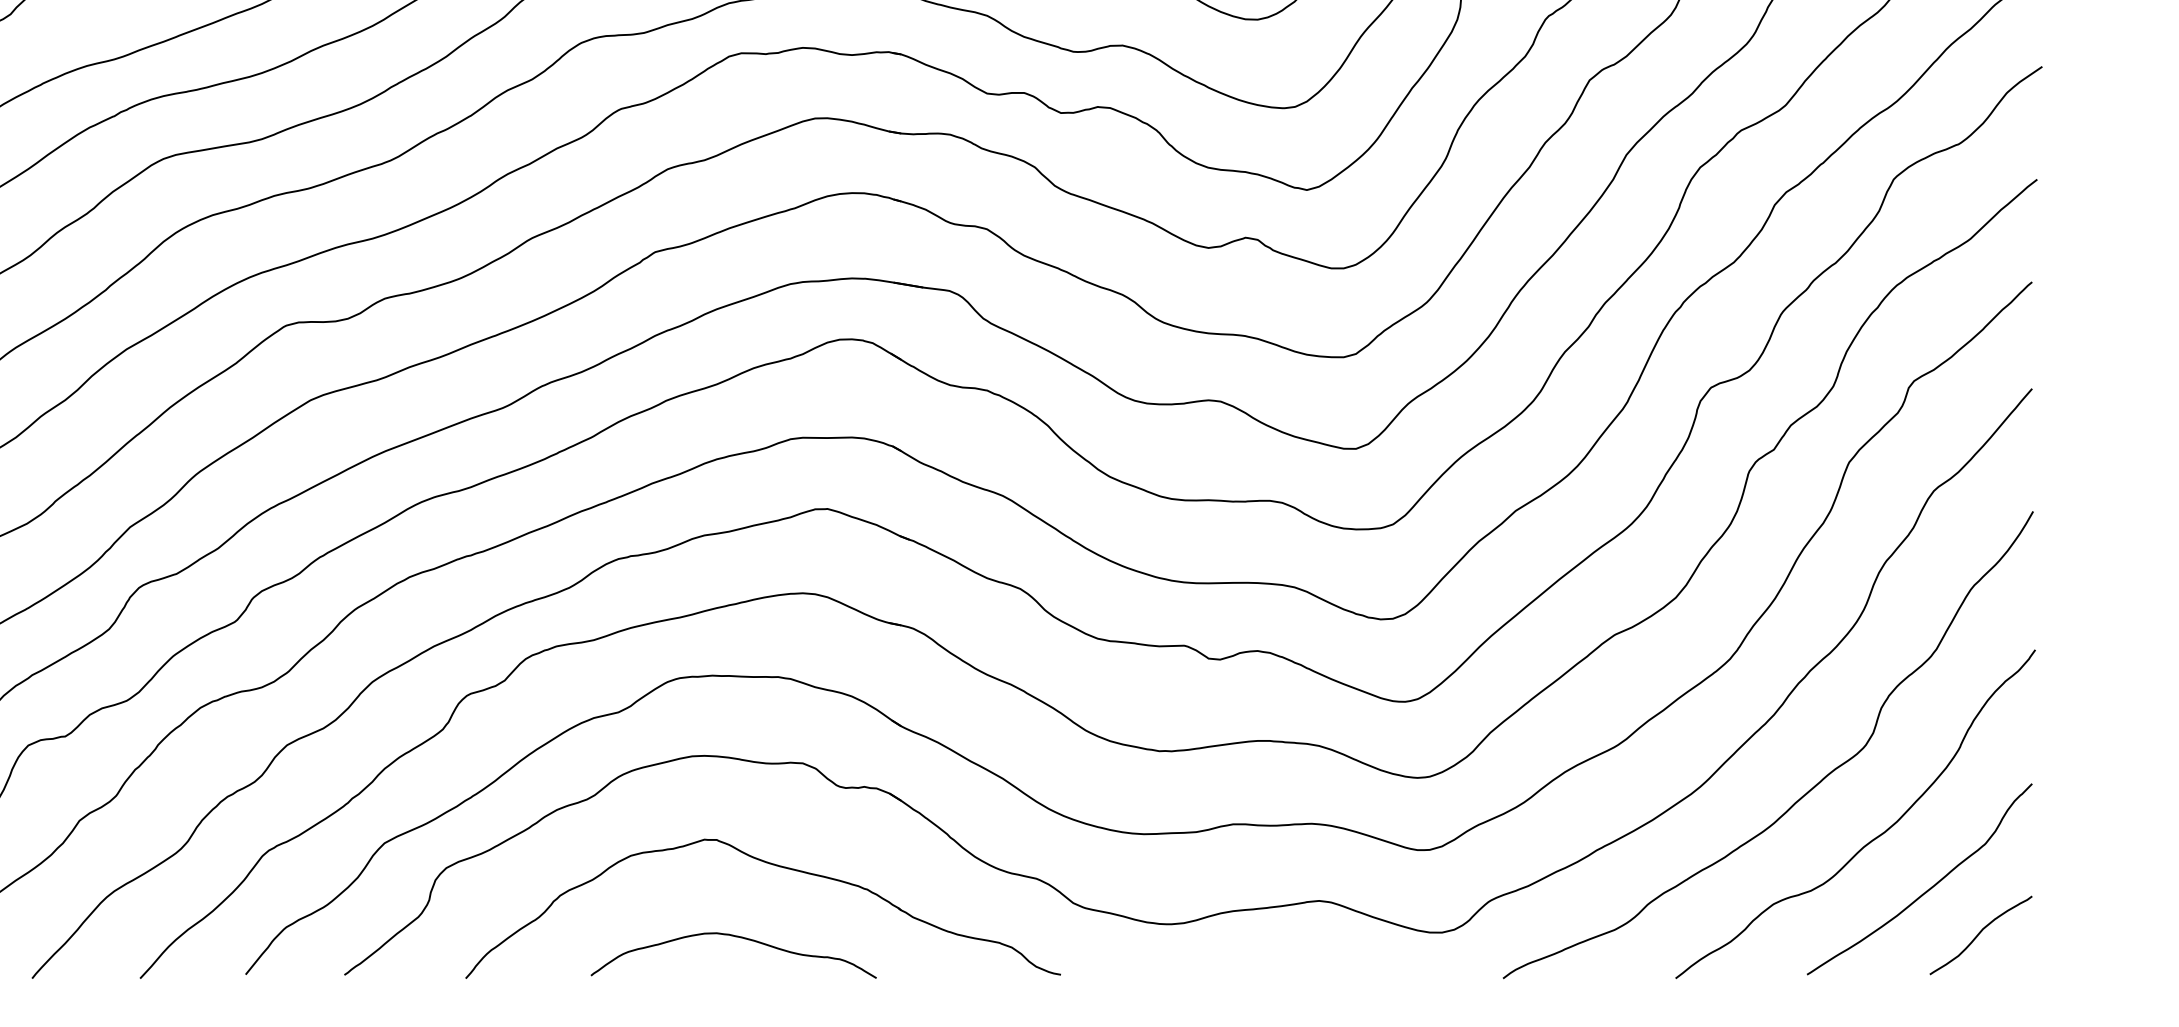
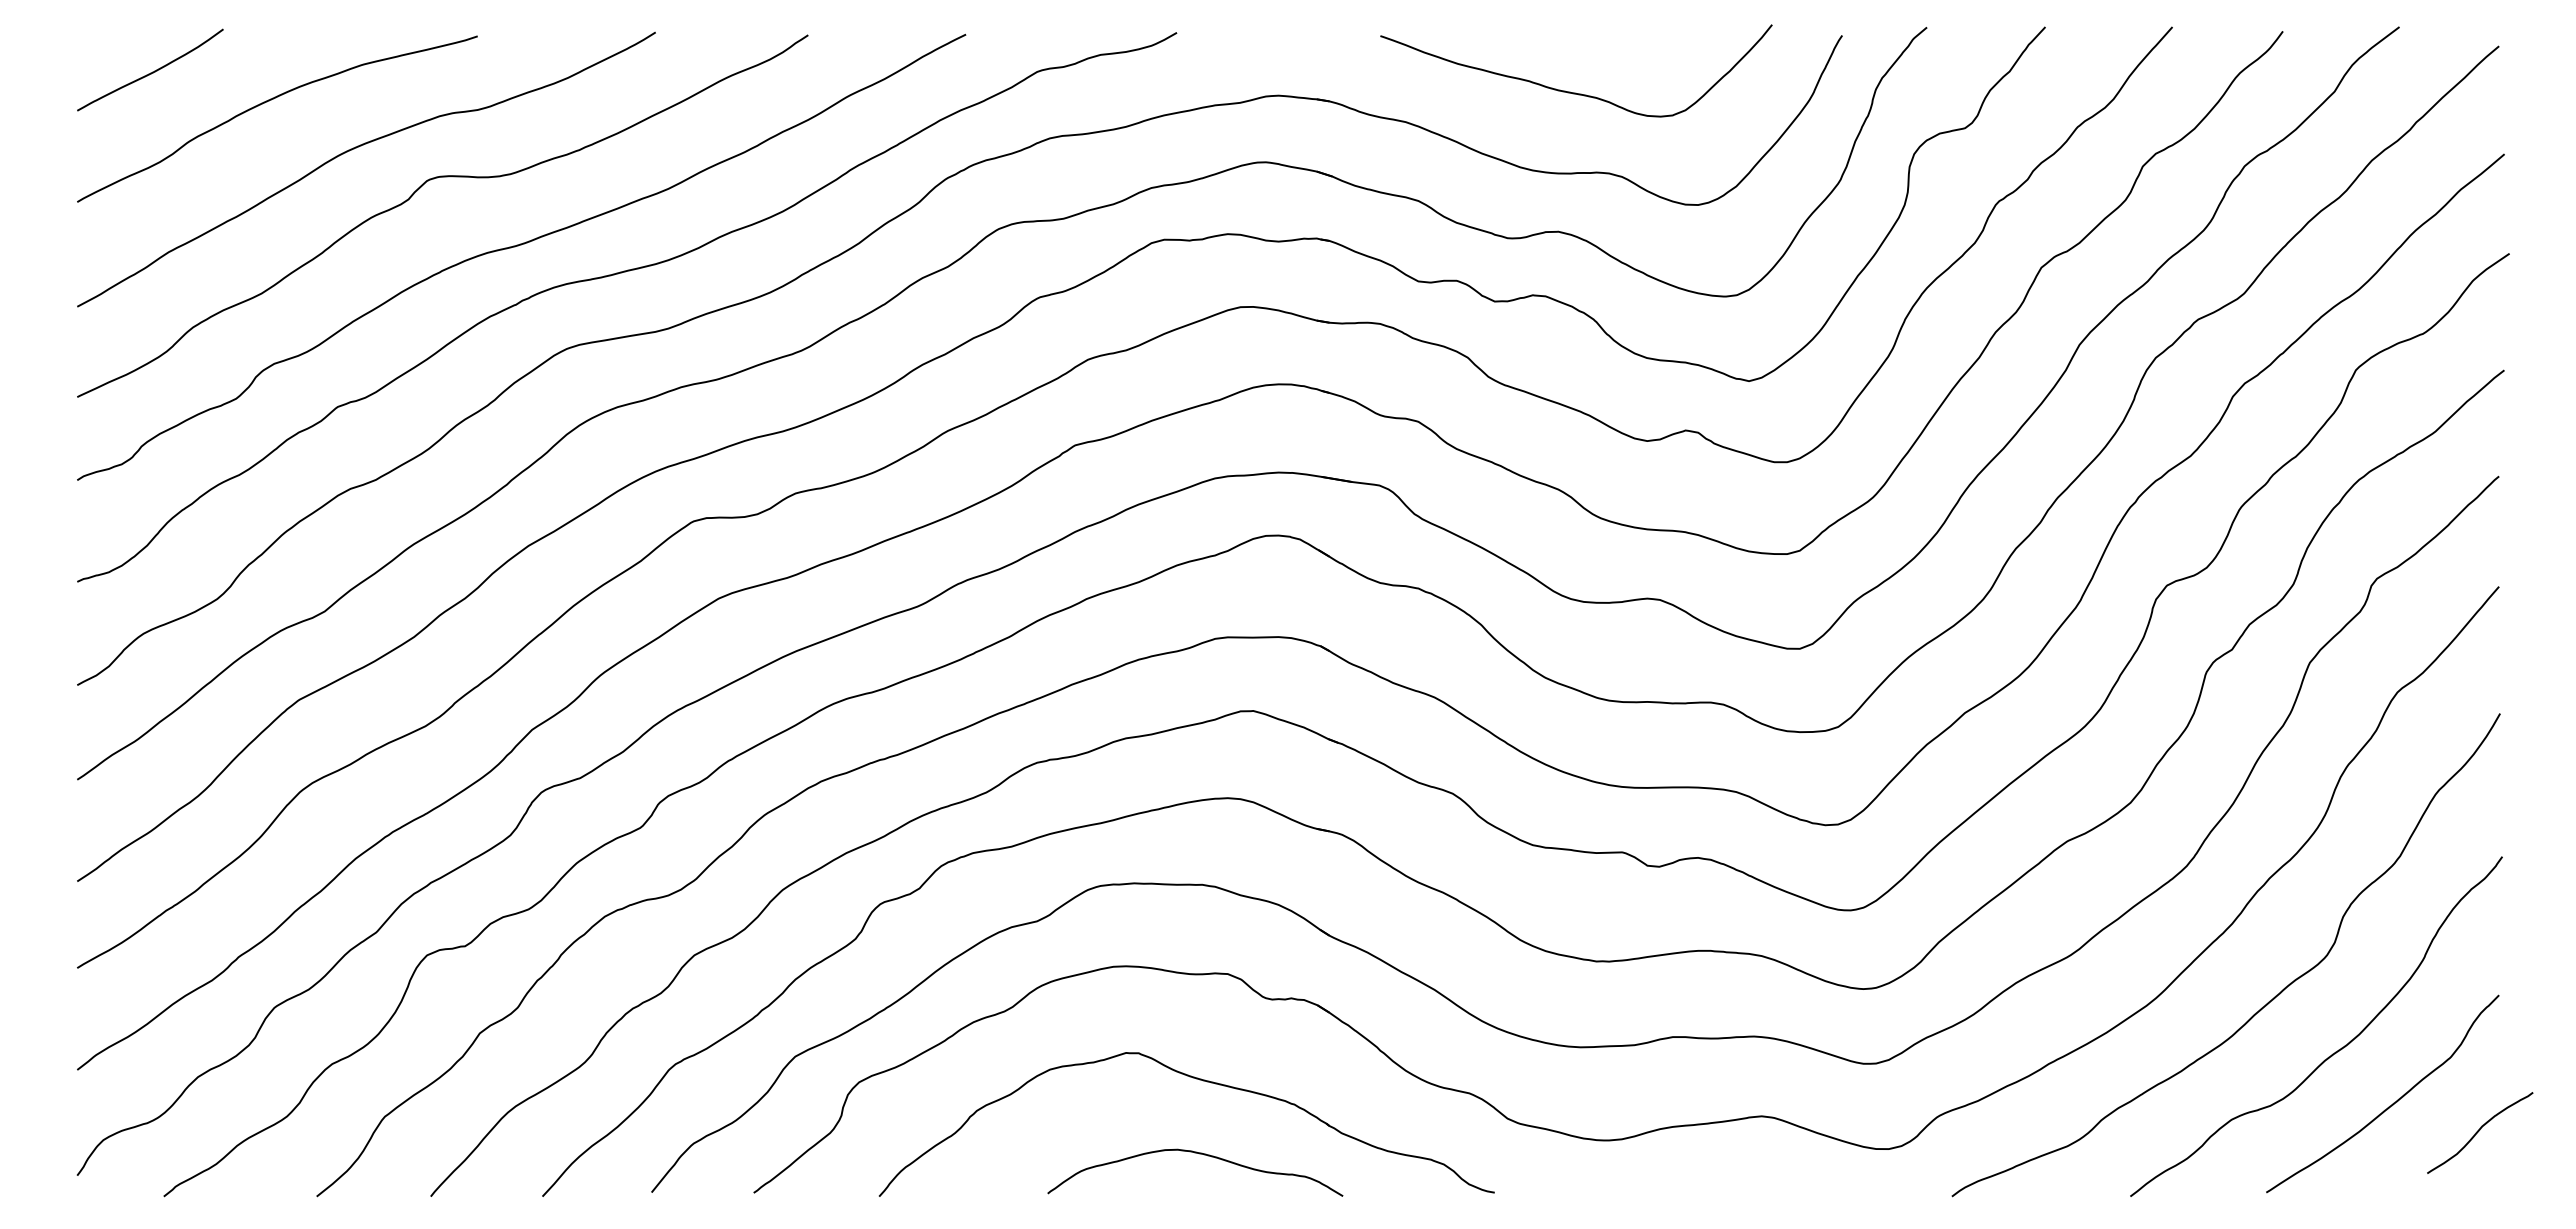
curve: (1980, 933) -> (2479, 1131), moved
curve: (737, 937) -> (1199, 1154), moved

